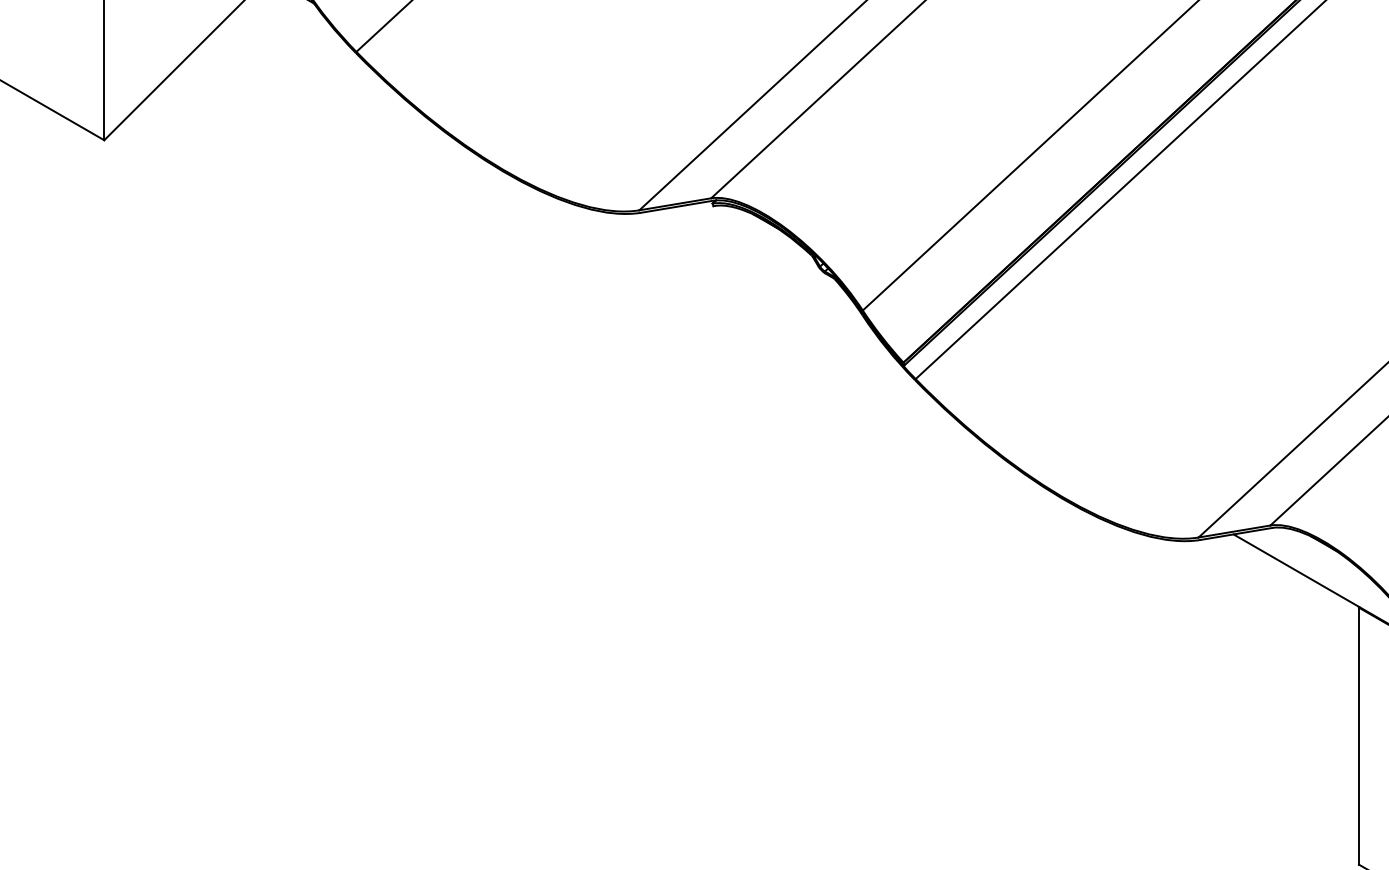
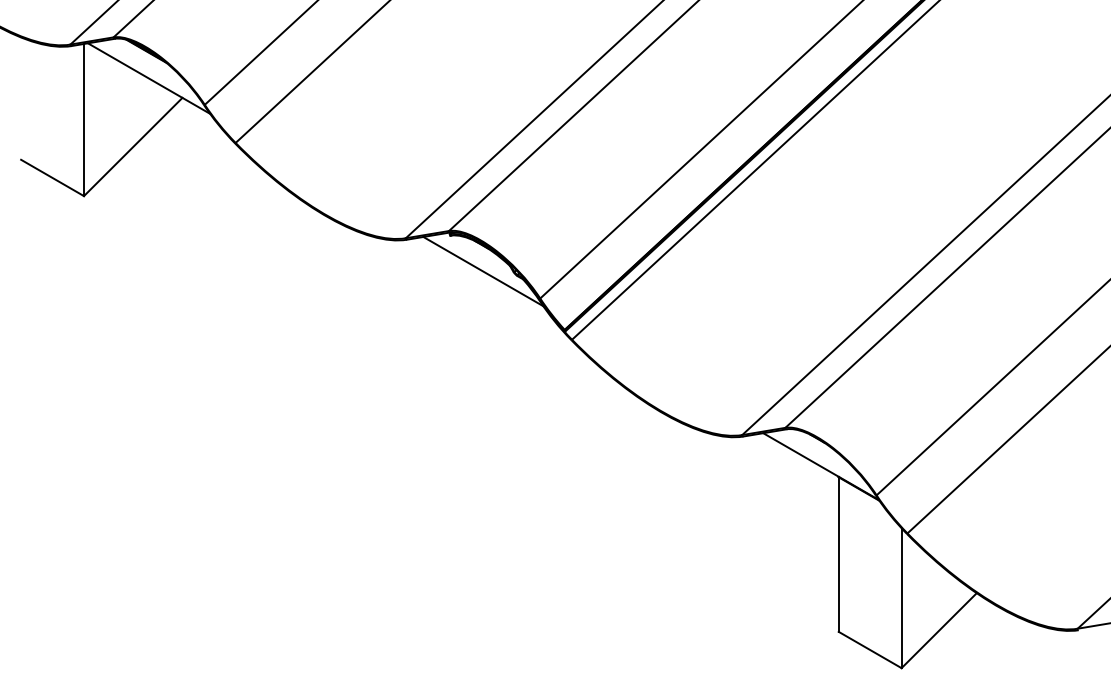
line: (768, 265) -> (483, 271), added

